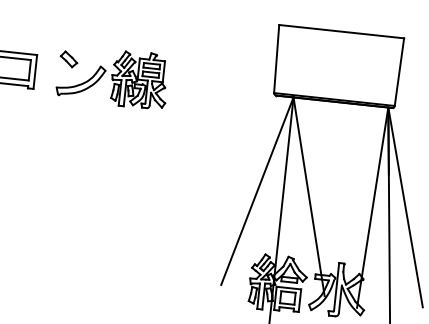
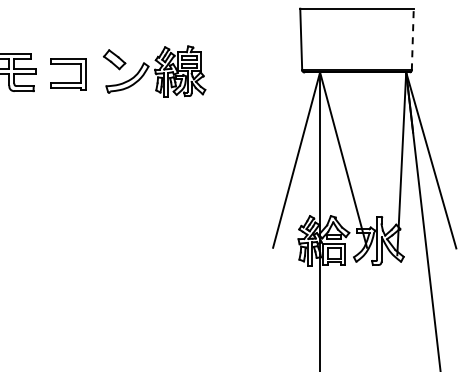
part: (68, 59) -> (114, 59), size x1.4
line: (399, 72) -> (412, 39), solid -> dashed

